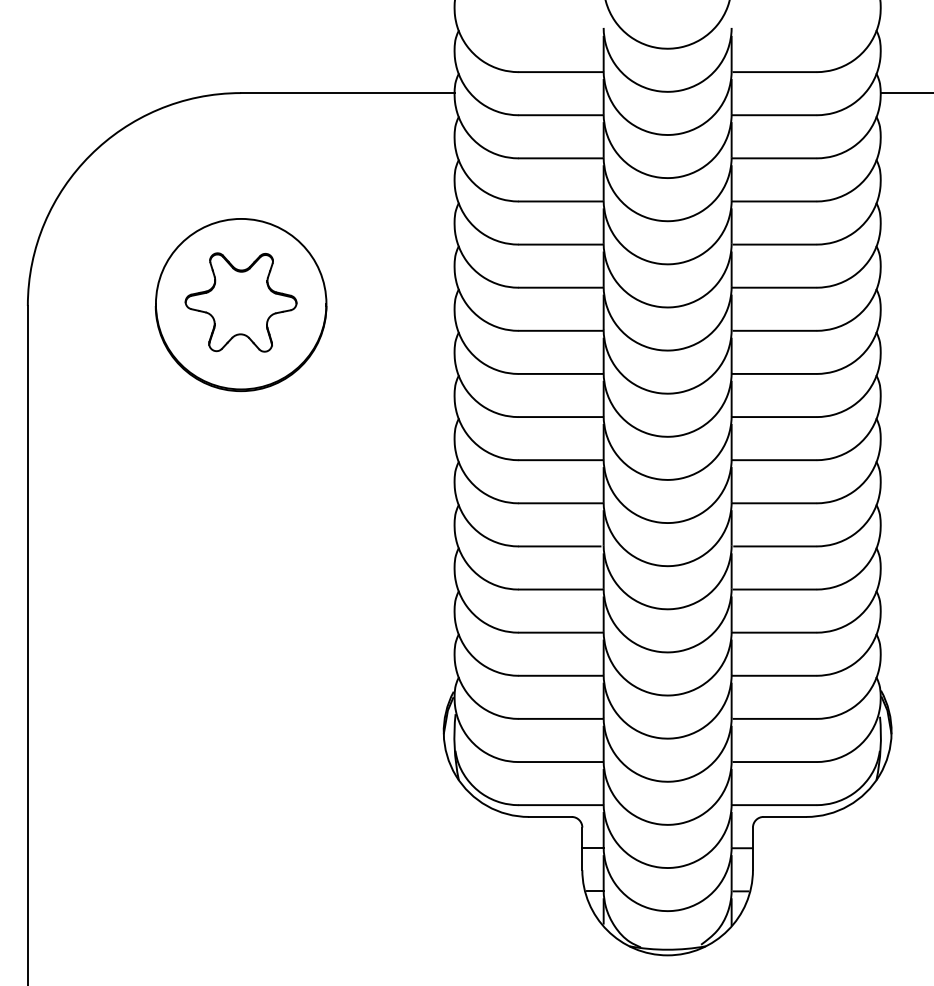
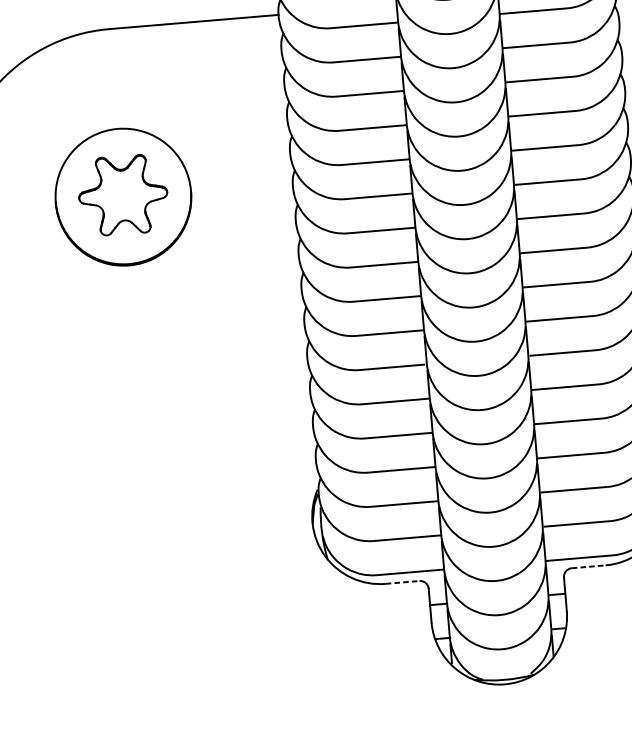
line: (550, 816) -> (402, 582), solid -> dashed
line: (785, 816) -> (589, 566), solid -> dashed

